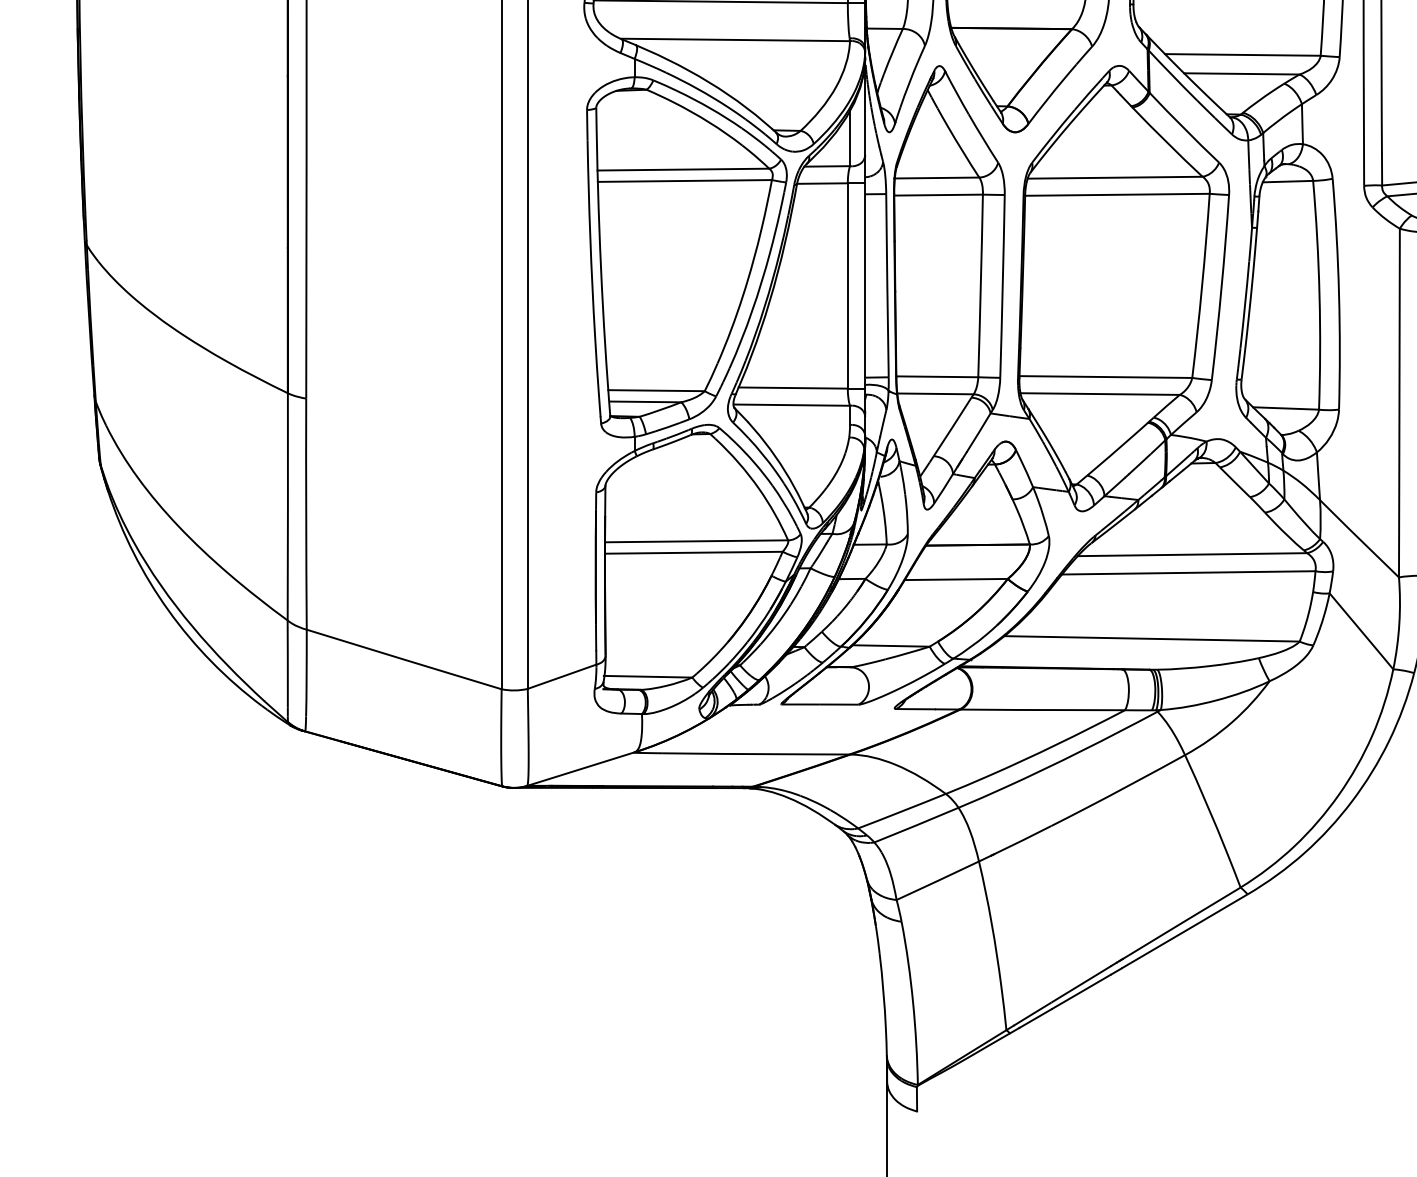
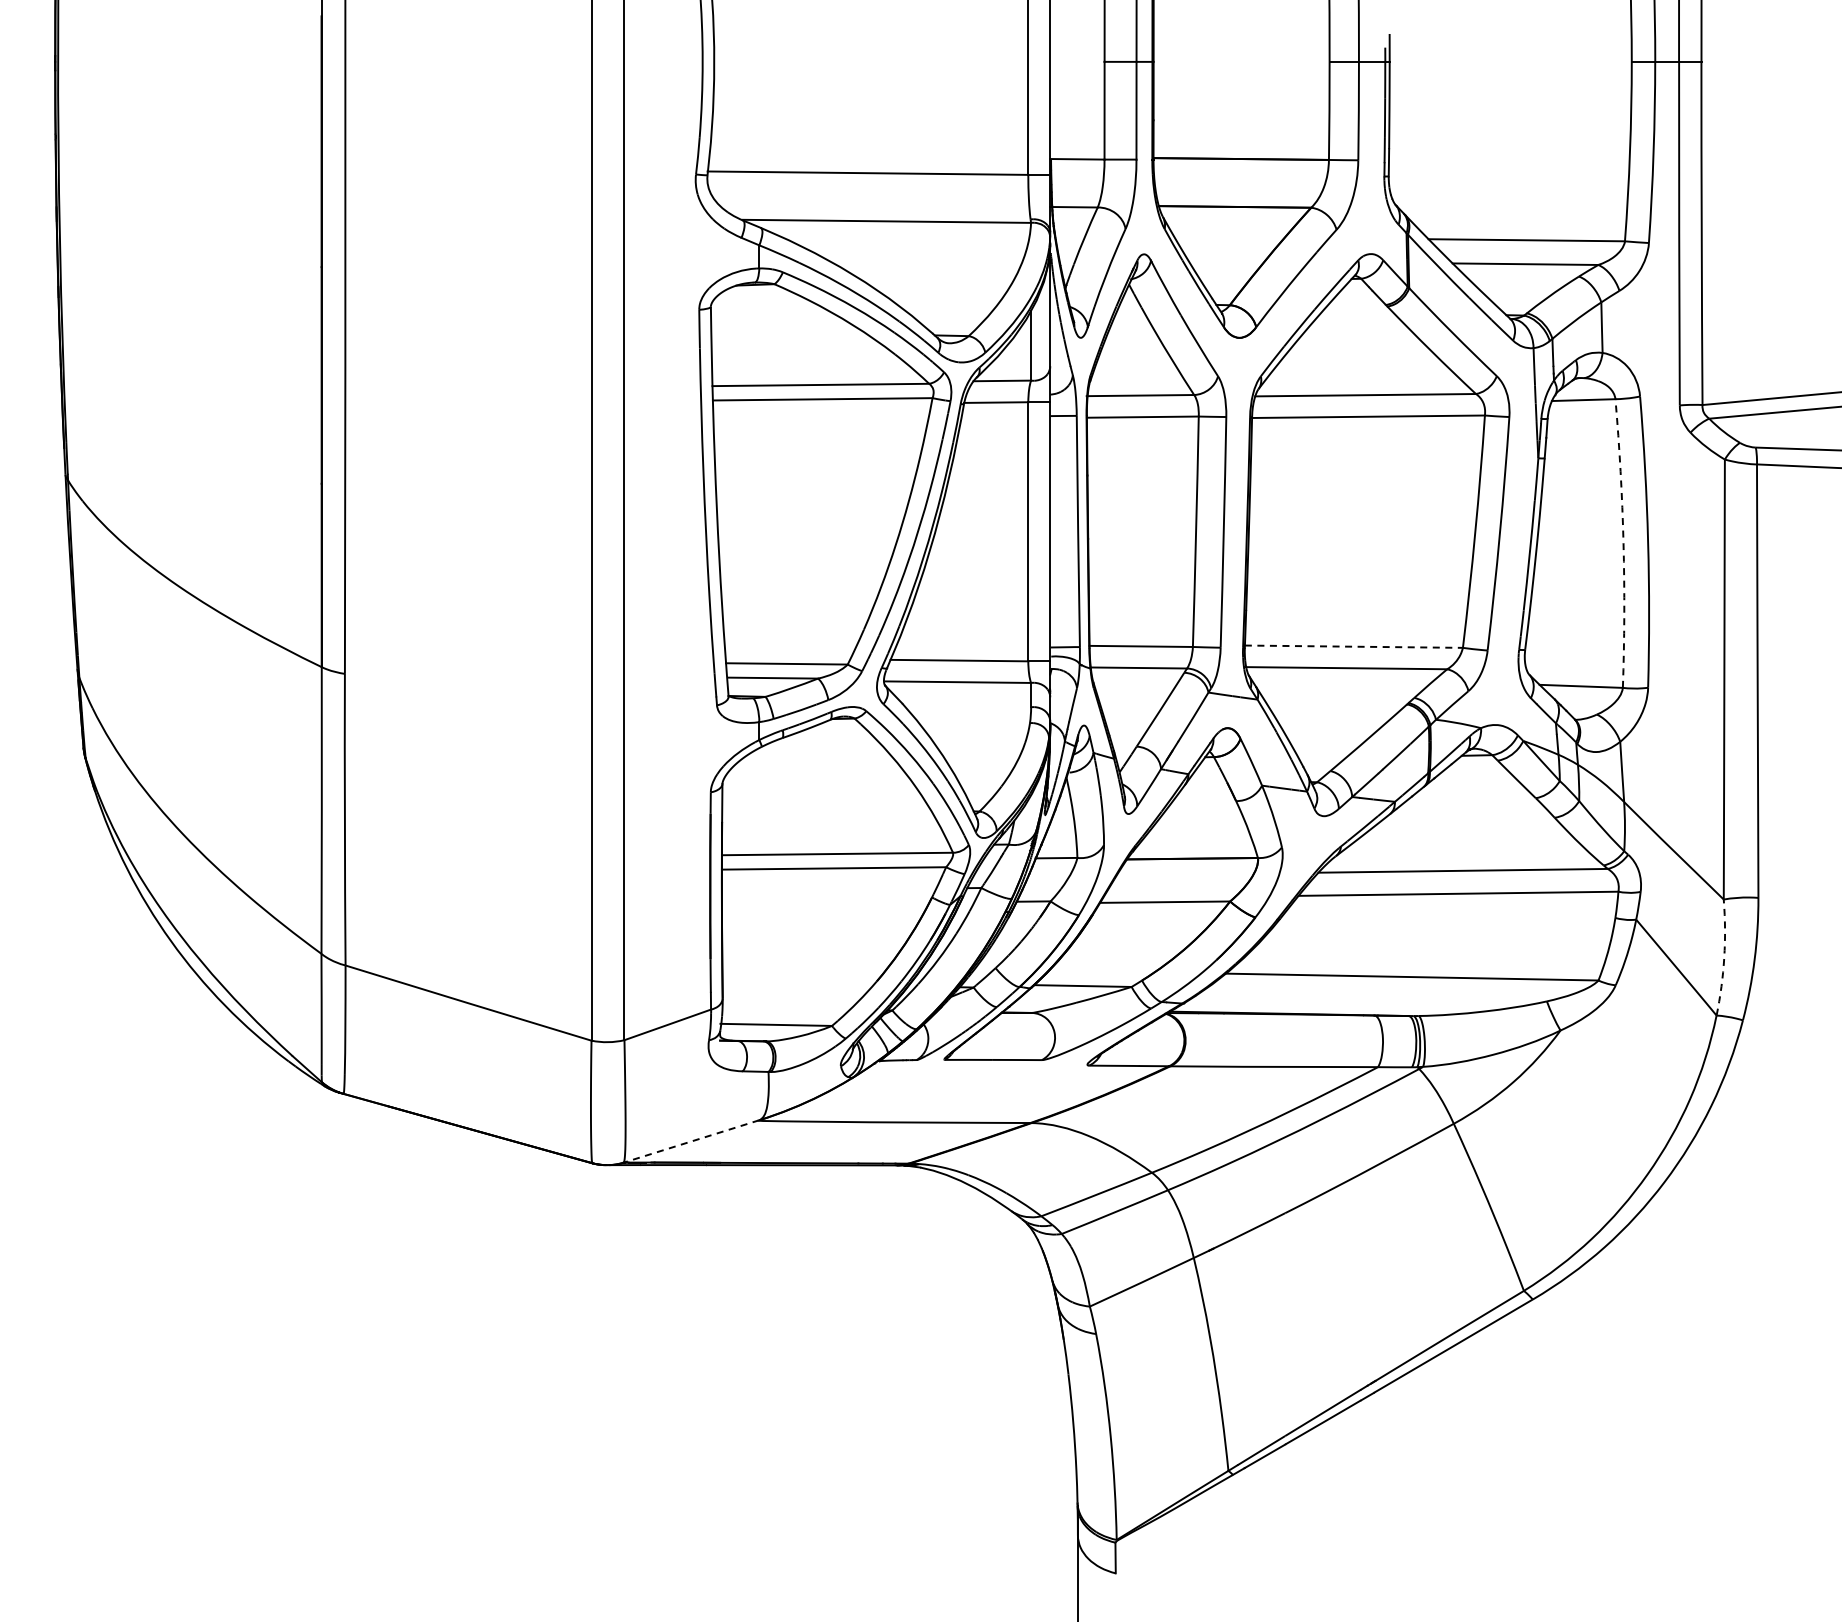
arc: (1319, 295) -> (1623, 543), solid -> dashed
line: (1106, 376) -> (1354, 646), solid -> dashed
arc: (1399, 623) -> (1724, 957), solid -> dashed
line: (580, 769) -> (691, 1141), solid -> dashed

